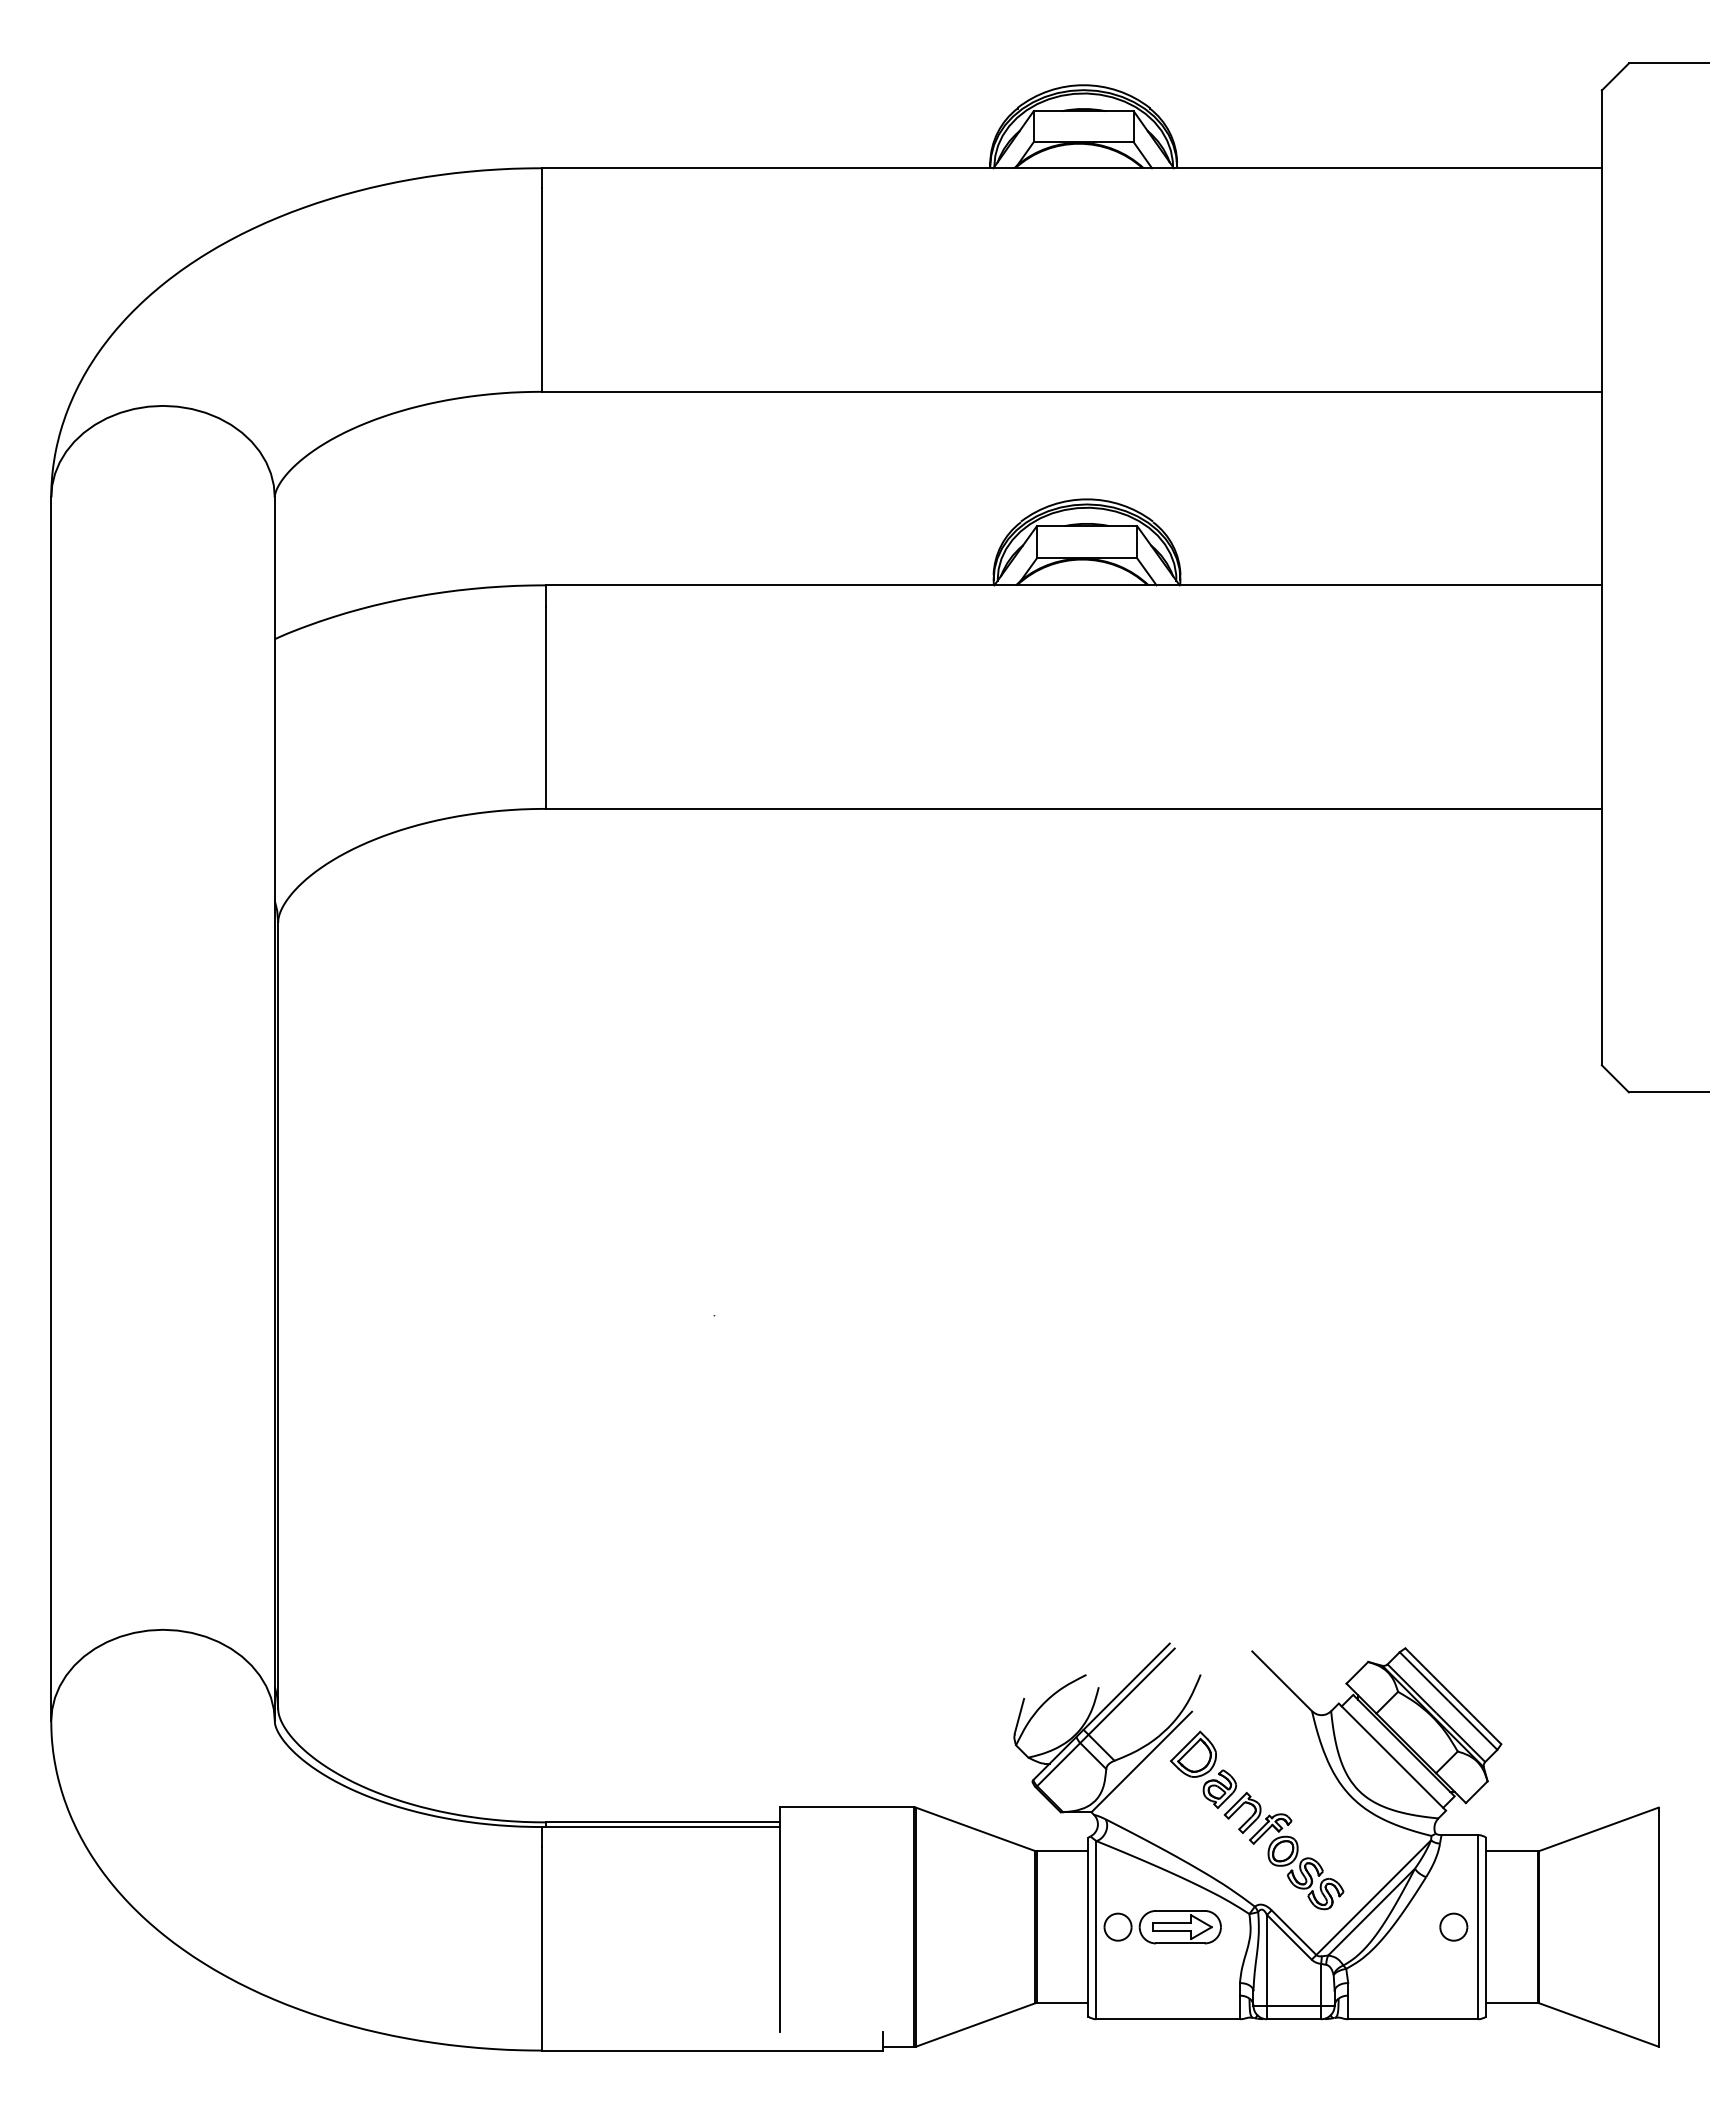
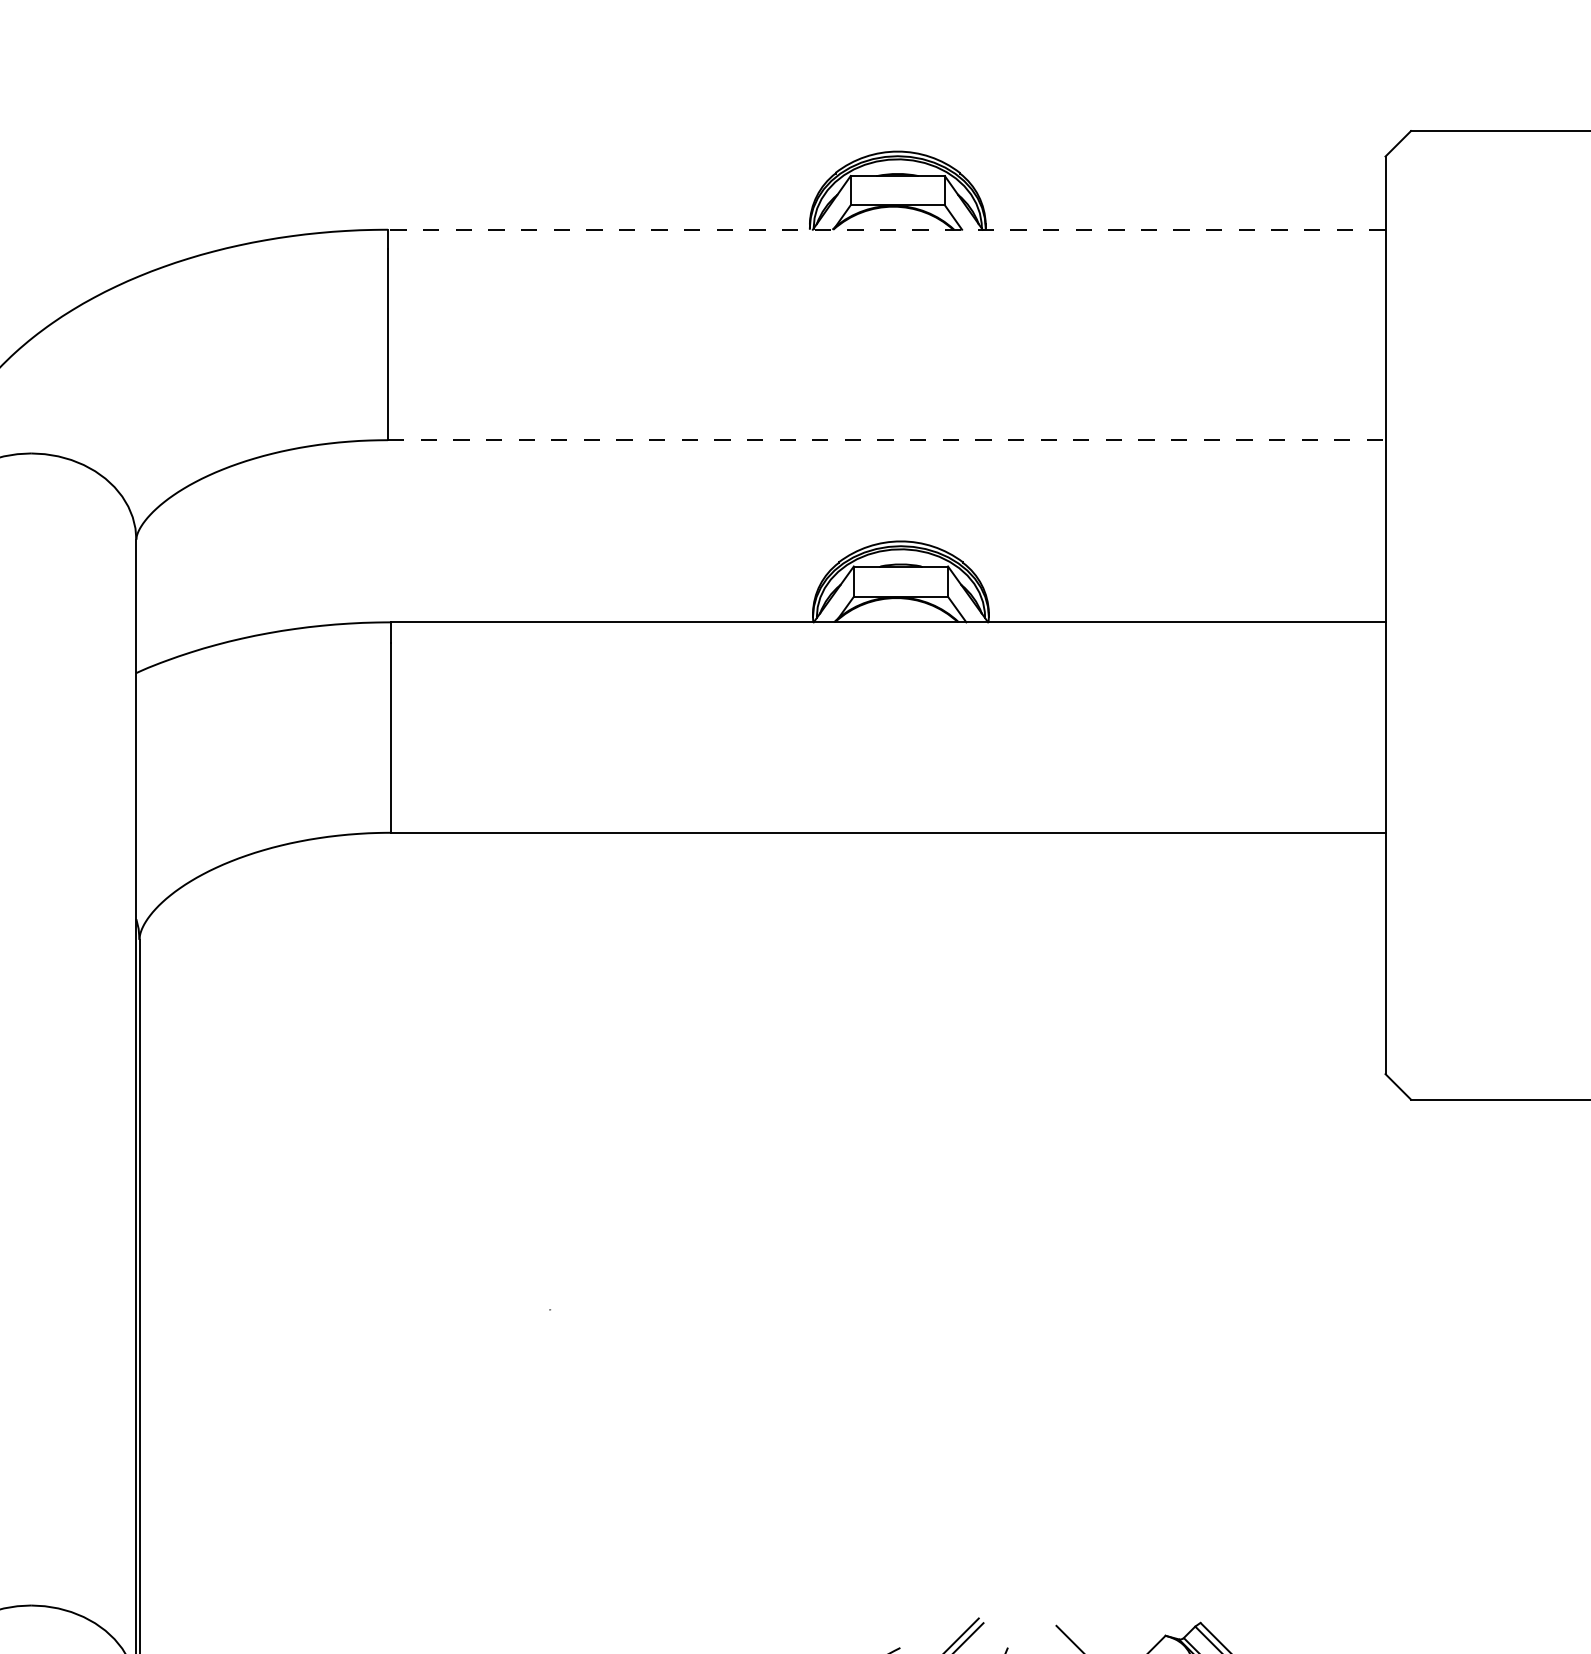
line: (1072, 168) -> (887, 229), solid -> dashed
line: (1072, 391) -> (887, 439), solid -> dashed

